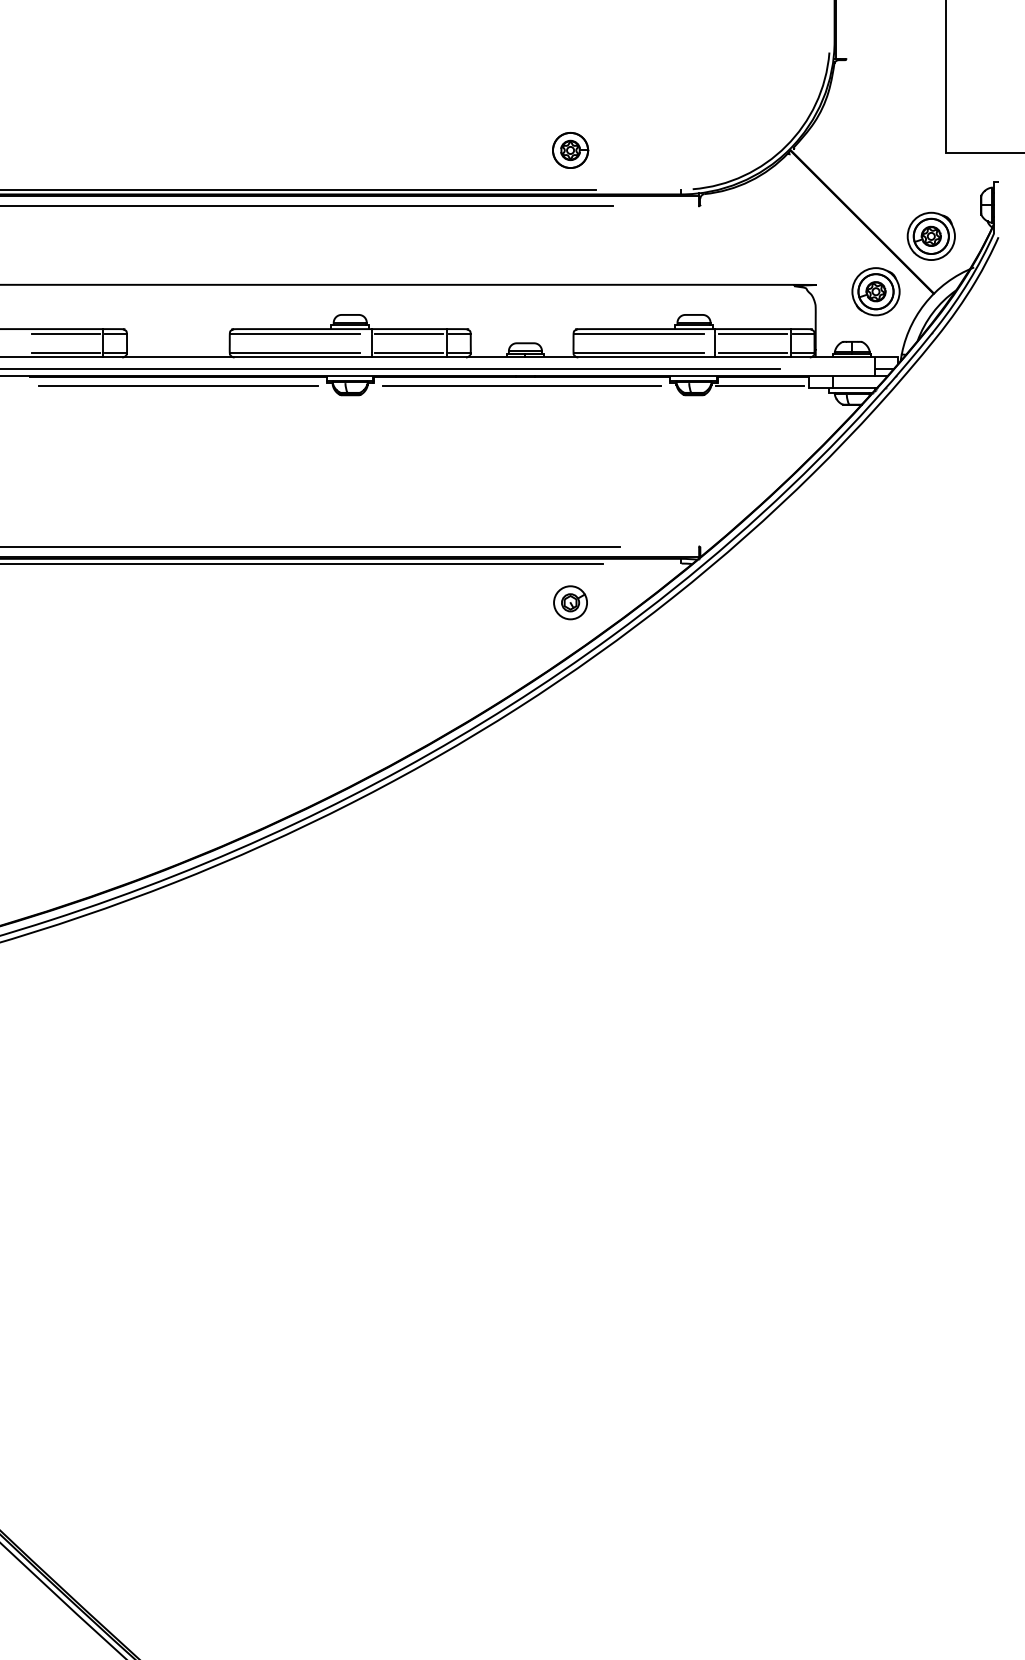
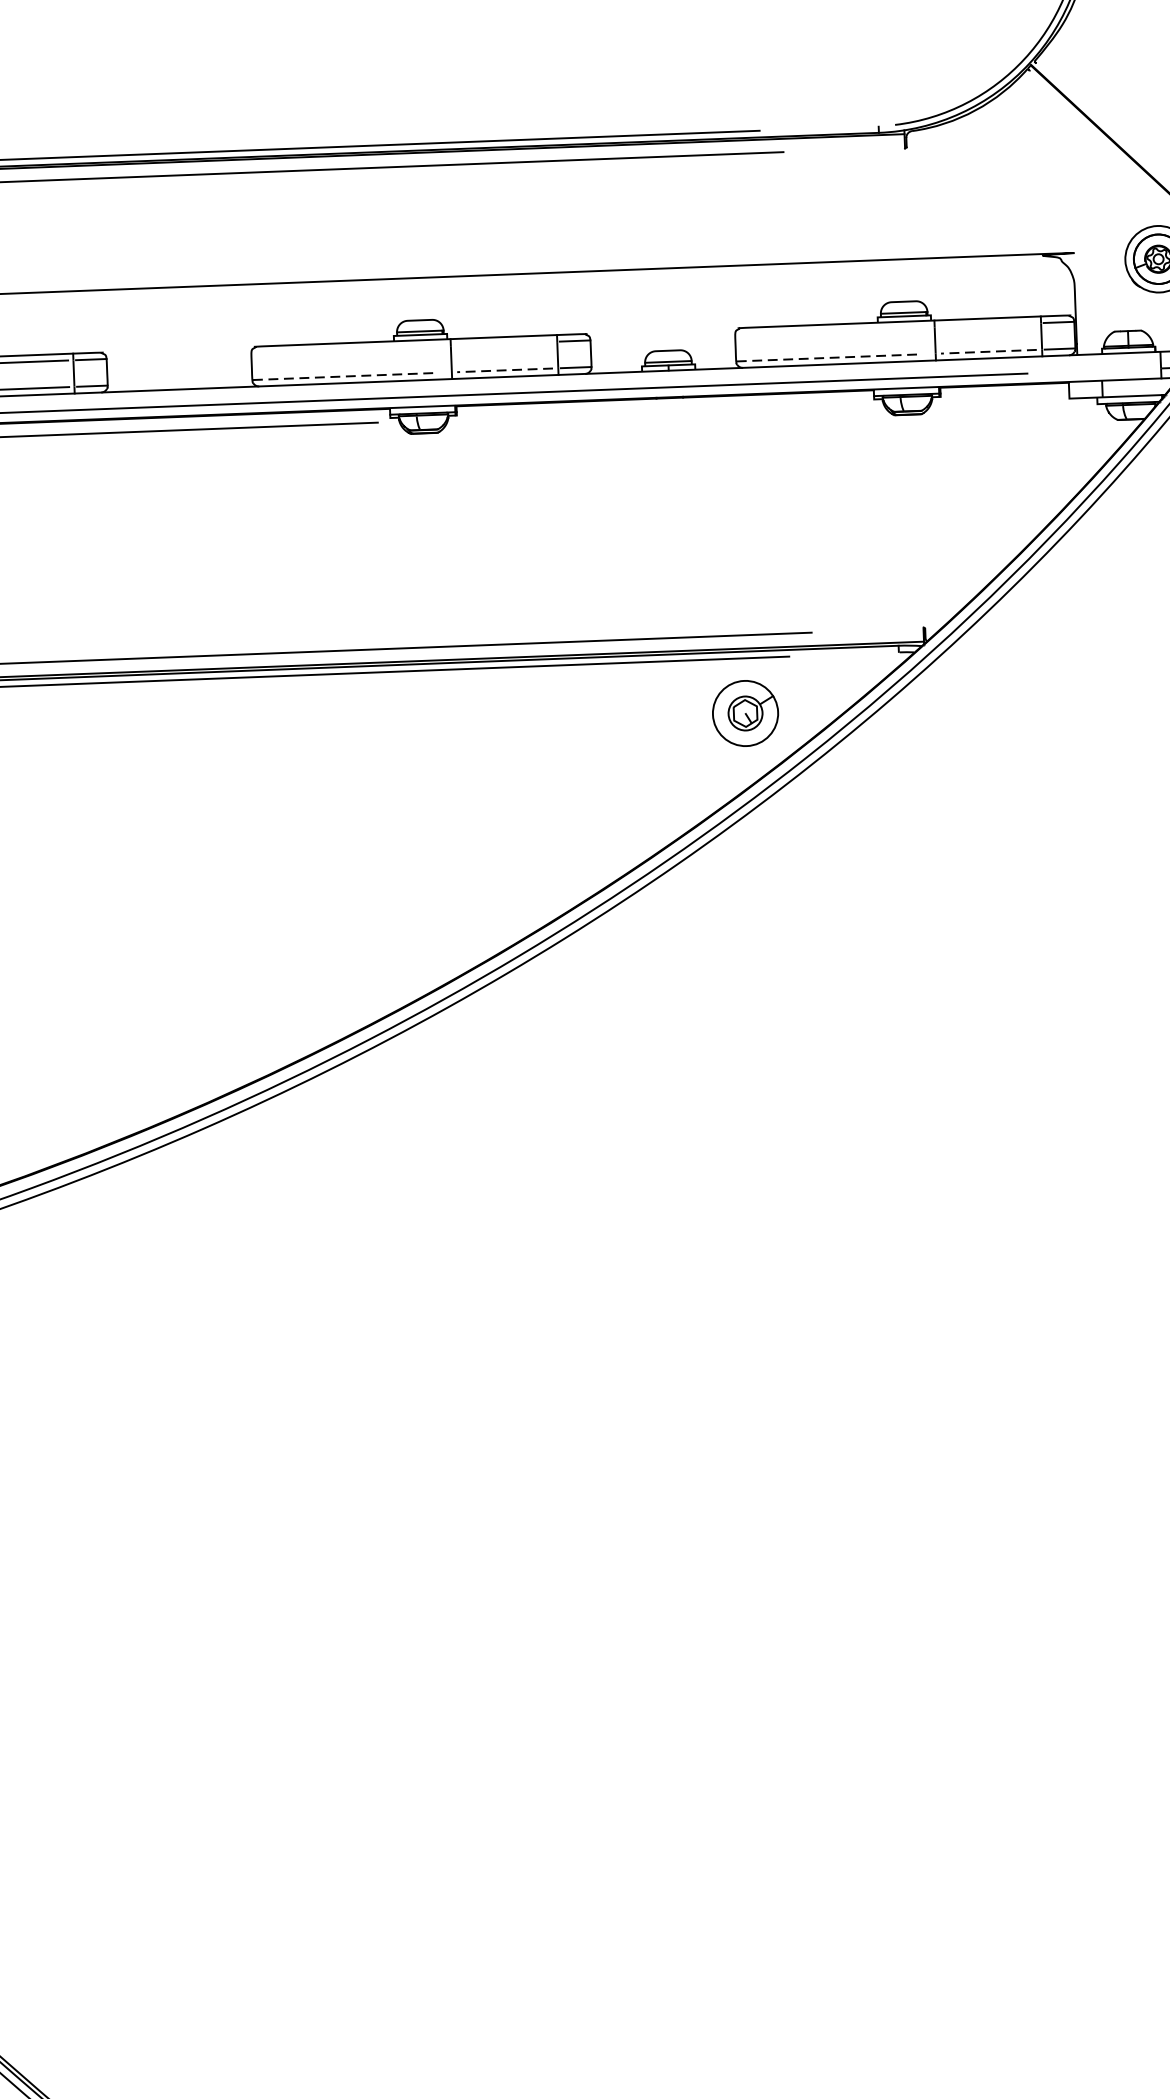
part: (570, 150) -> (720, 76), removed
line: (295, 333) -> (343, 349), removed
line: (409, 333) -> (504, 343), removed
line: (638, 333) -> (826, 330), removed
line: (753, 333) -> (988, 324), removed
line: (295, 352) -> (344, 376), solid -> dashed
line: (408, 352) -> (503, 370), solid -> dashed
line: (639, 352) -> (829, 357), solid -> dashed
line: (752, 352) -> (988, 351), solid -> dashed
line: (521, 386) -> (664, 411), removed
line: (760, 386) -> (1001, 398), removed
part: (570, 602) -> (745, 713), size x1.4

